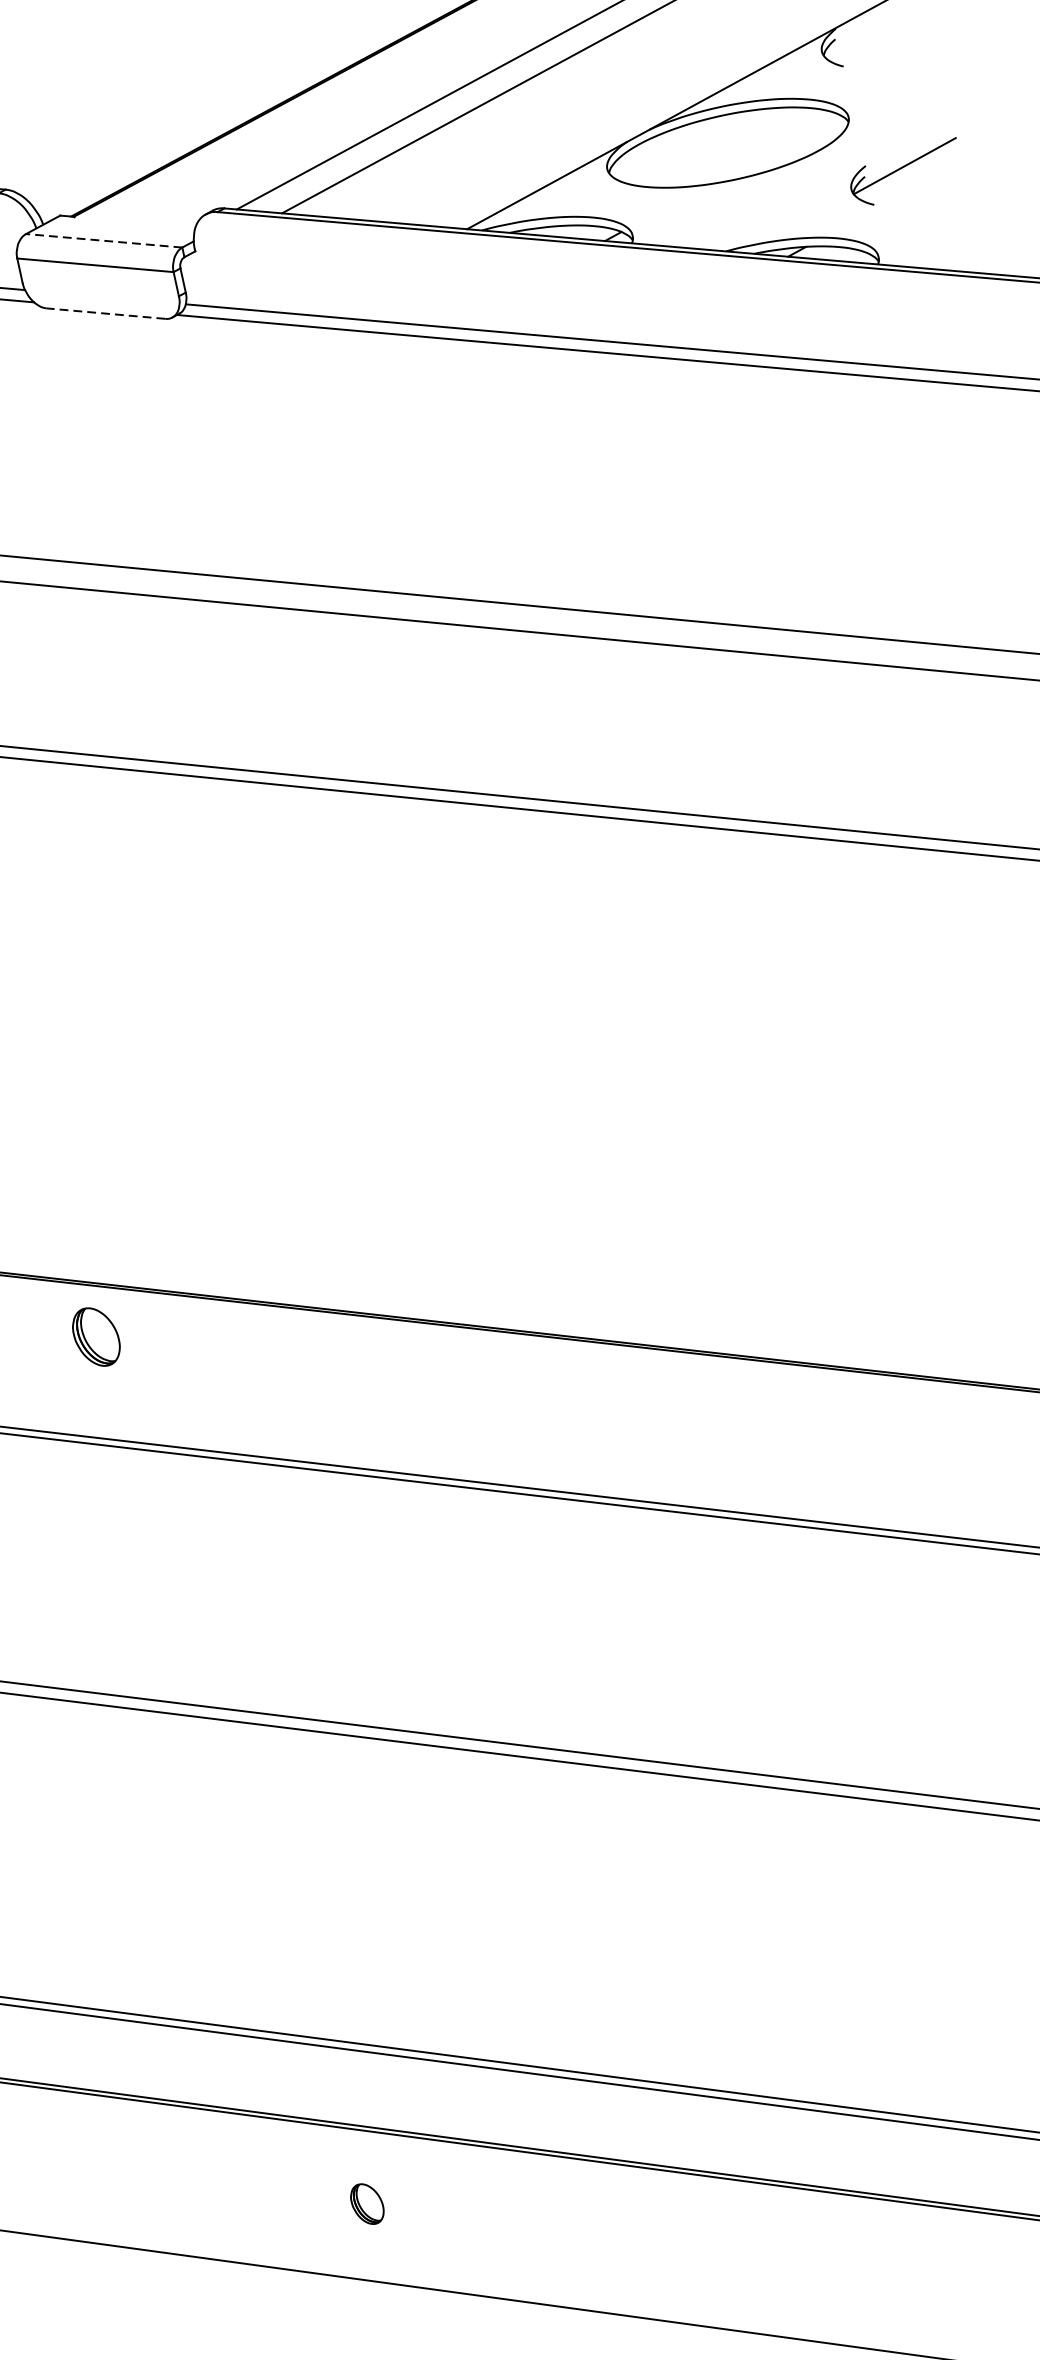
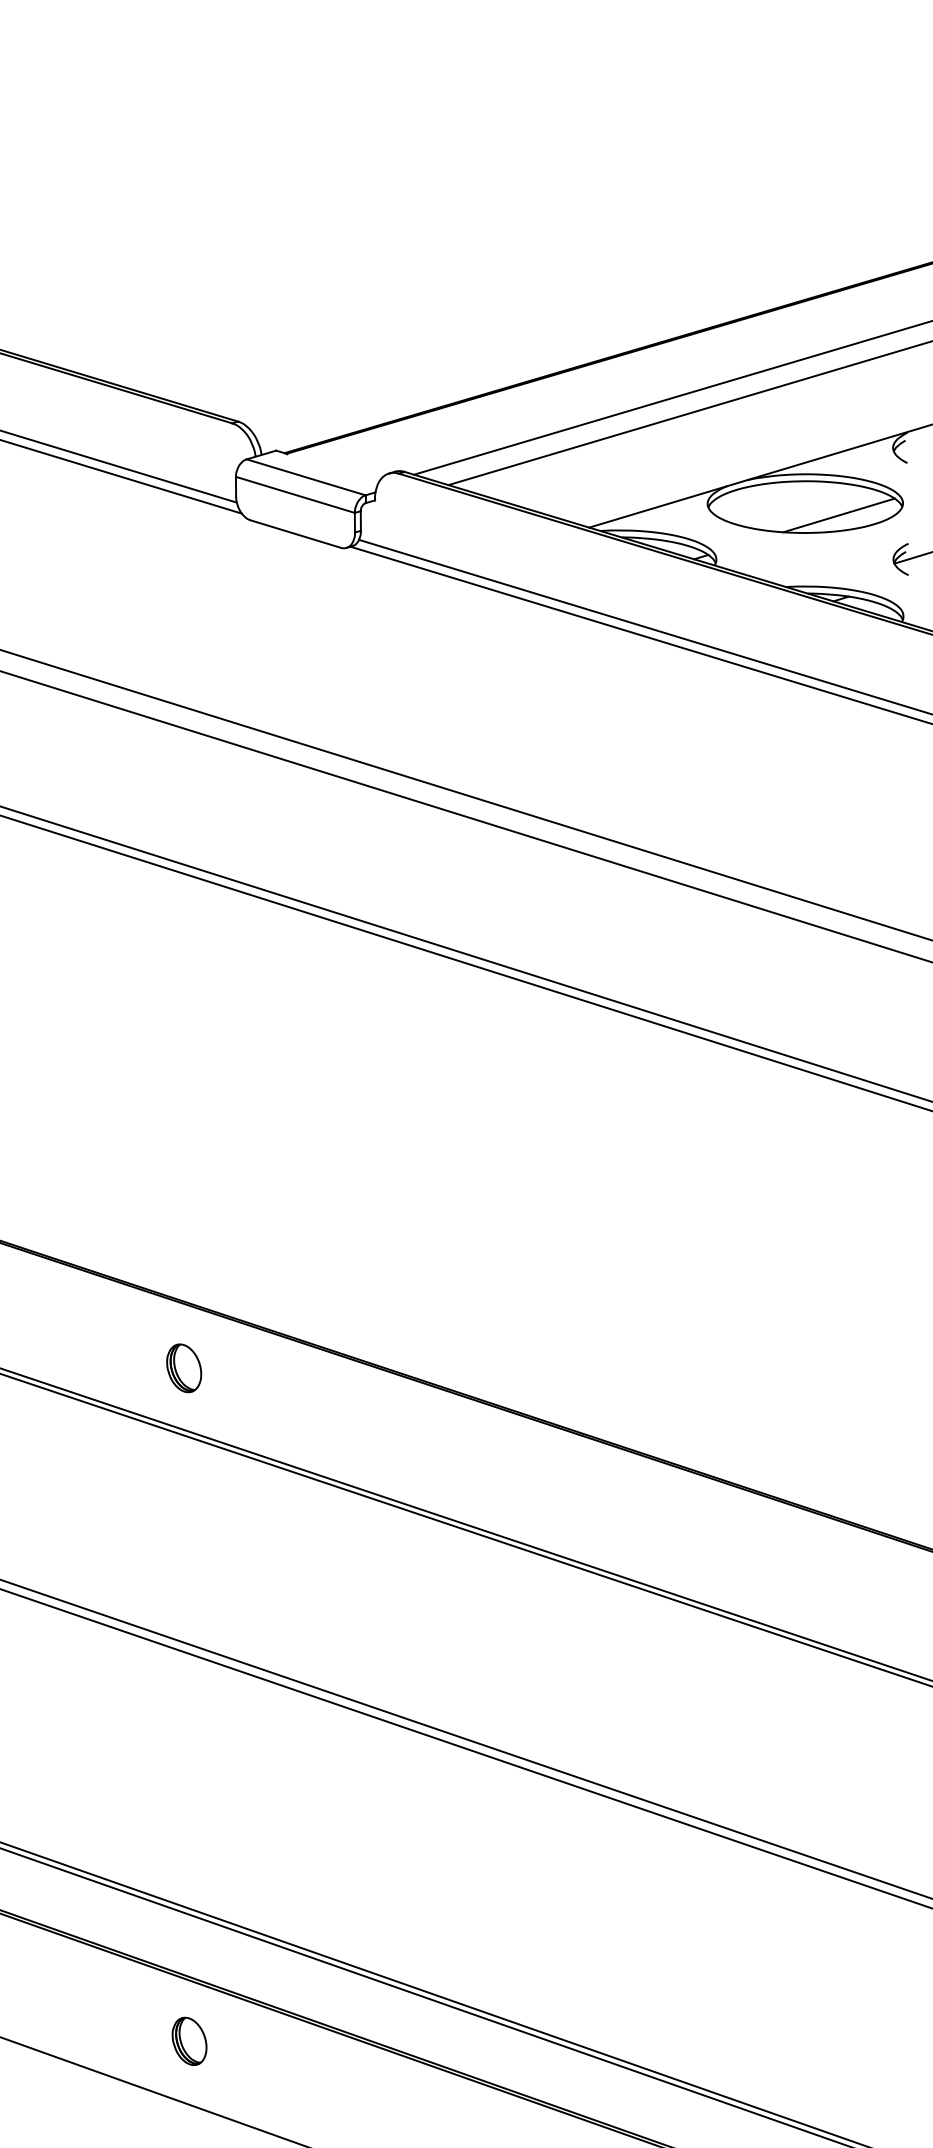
line: (772, 149) -> (838, 515), added
line: (103, 241) -> (305, 477), dashed -> solid
line: (105, 312) -> (295, 533), dashed -> solid
part: (96, 1337) -> (184, 1368), moved
part: (367, 2203) -> (189, 2040), size x1.43

